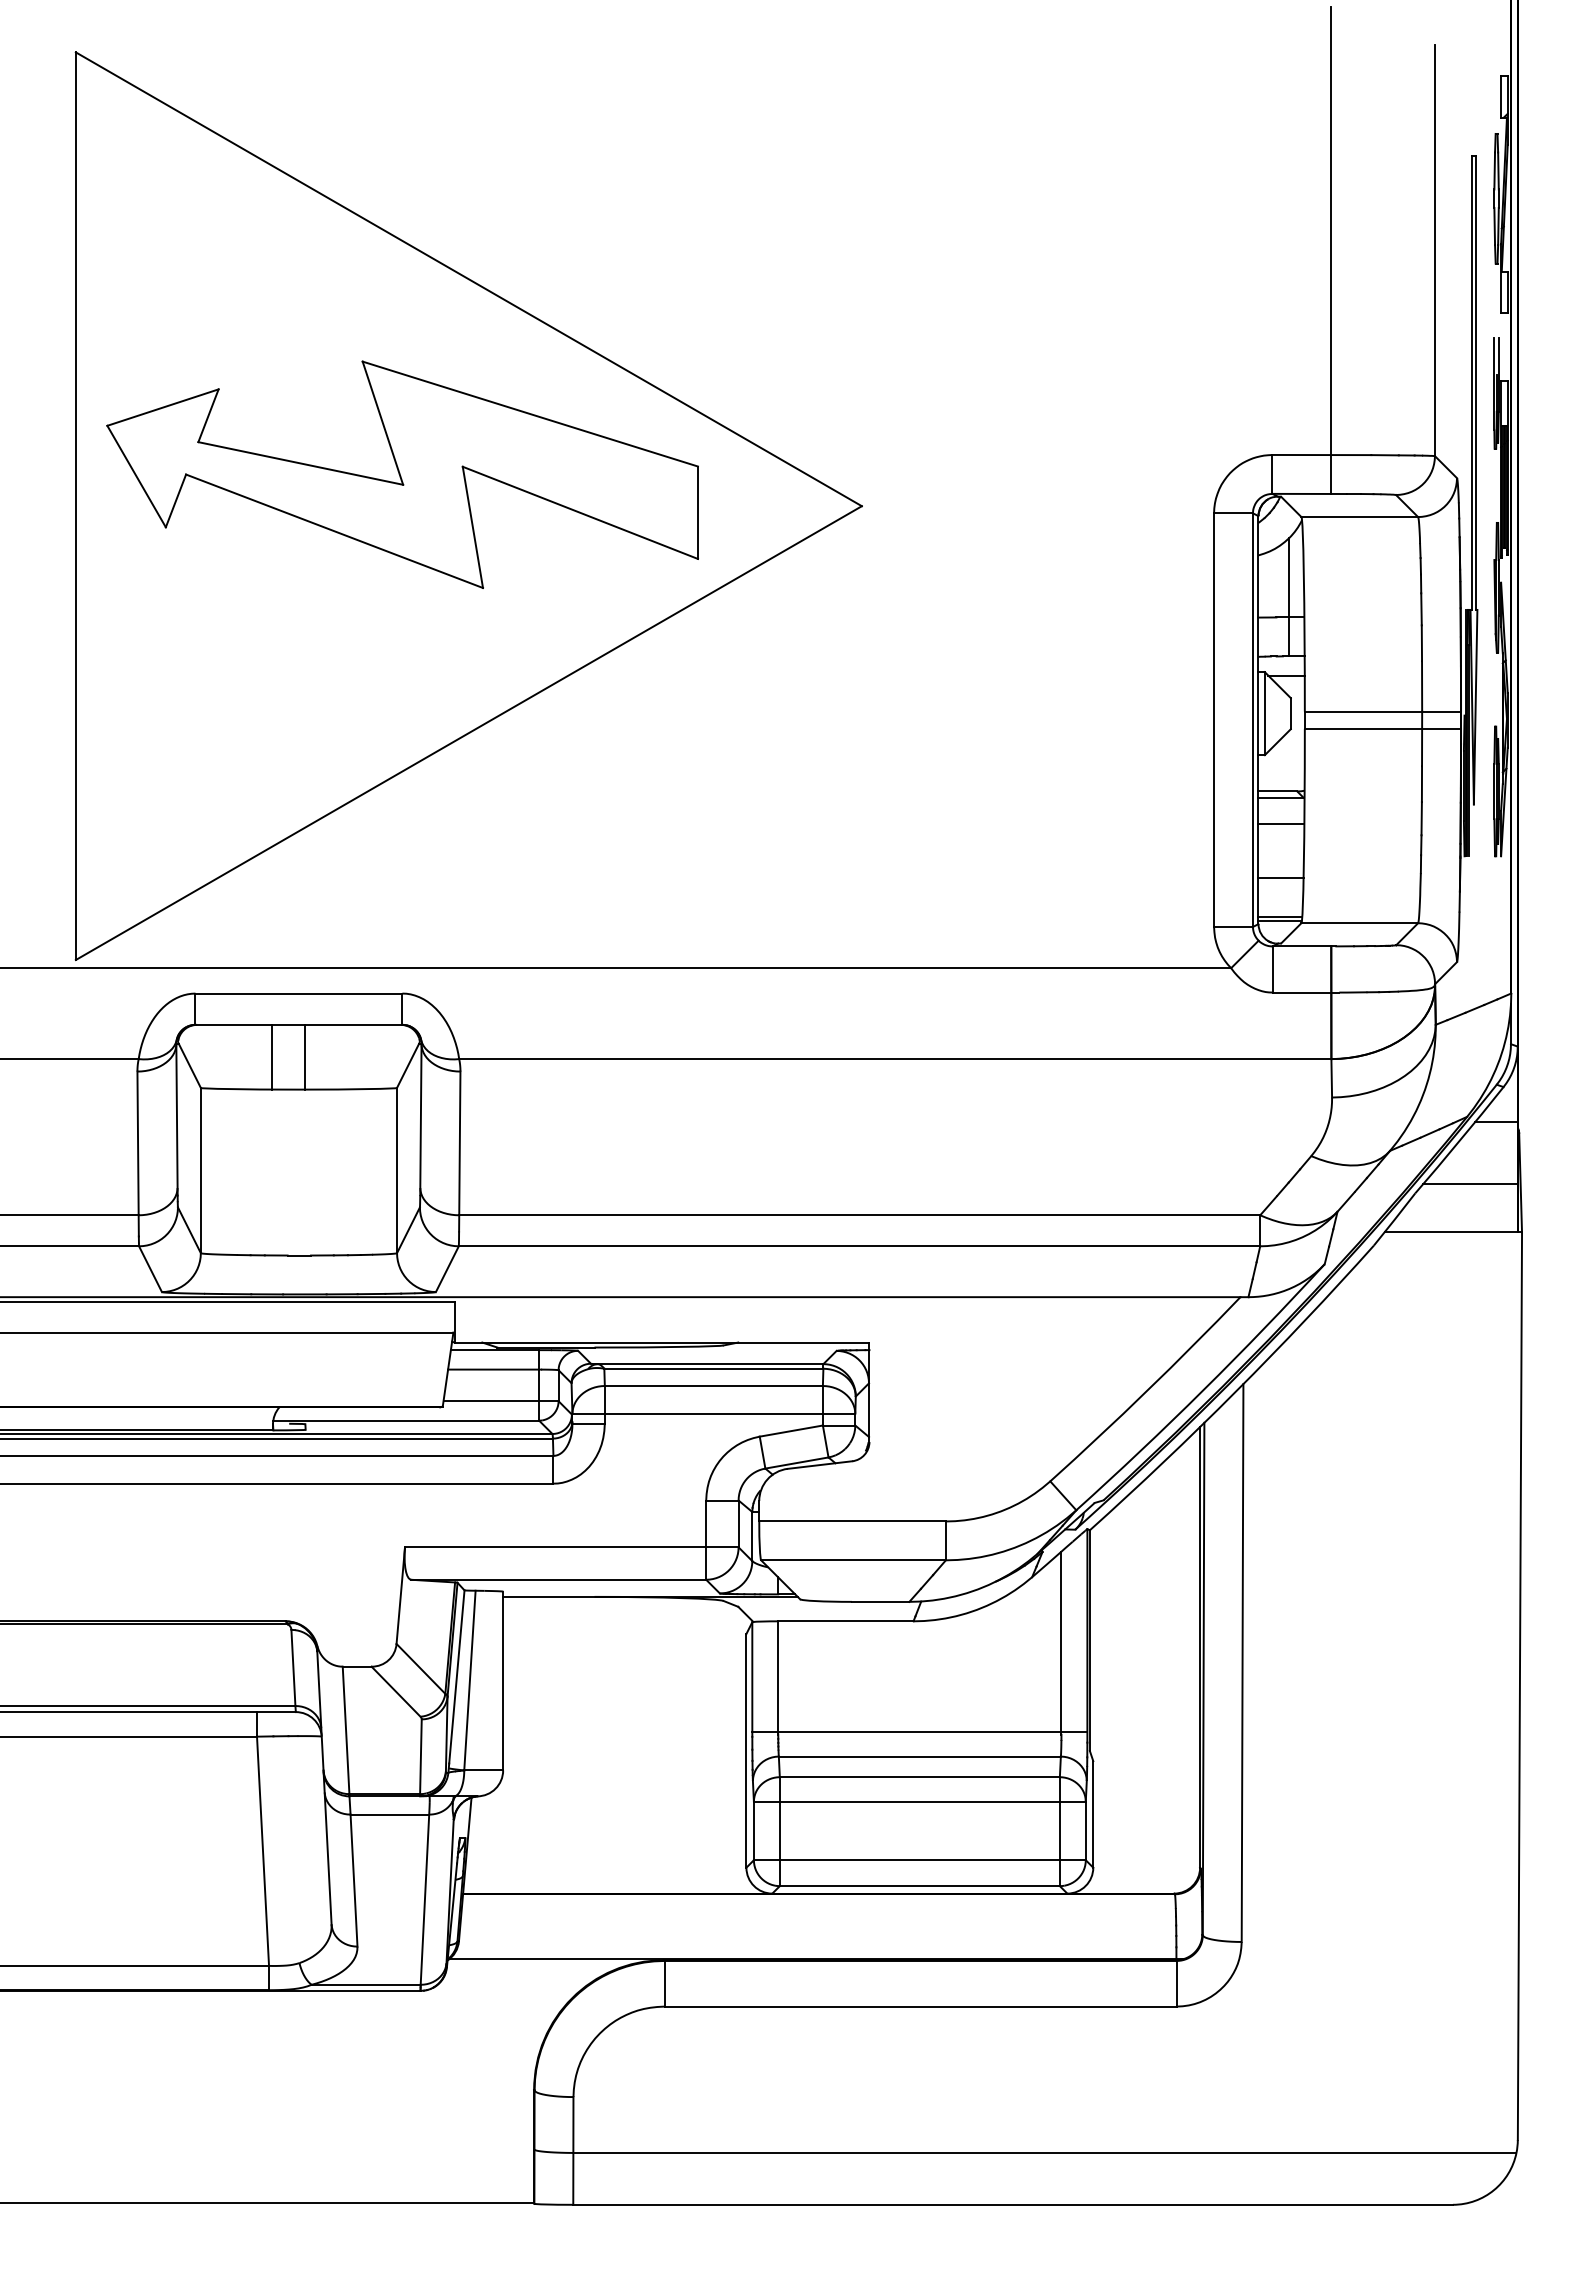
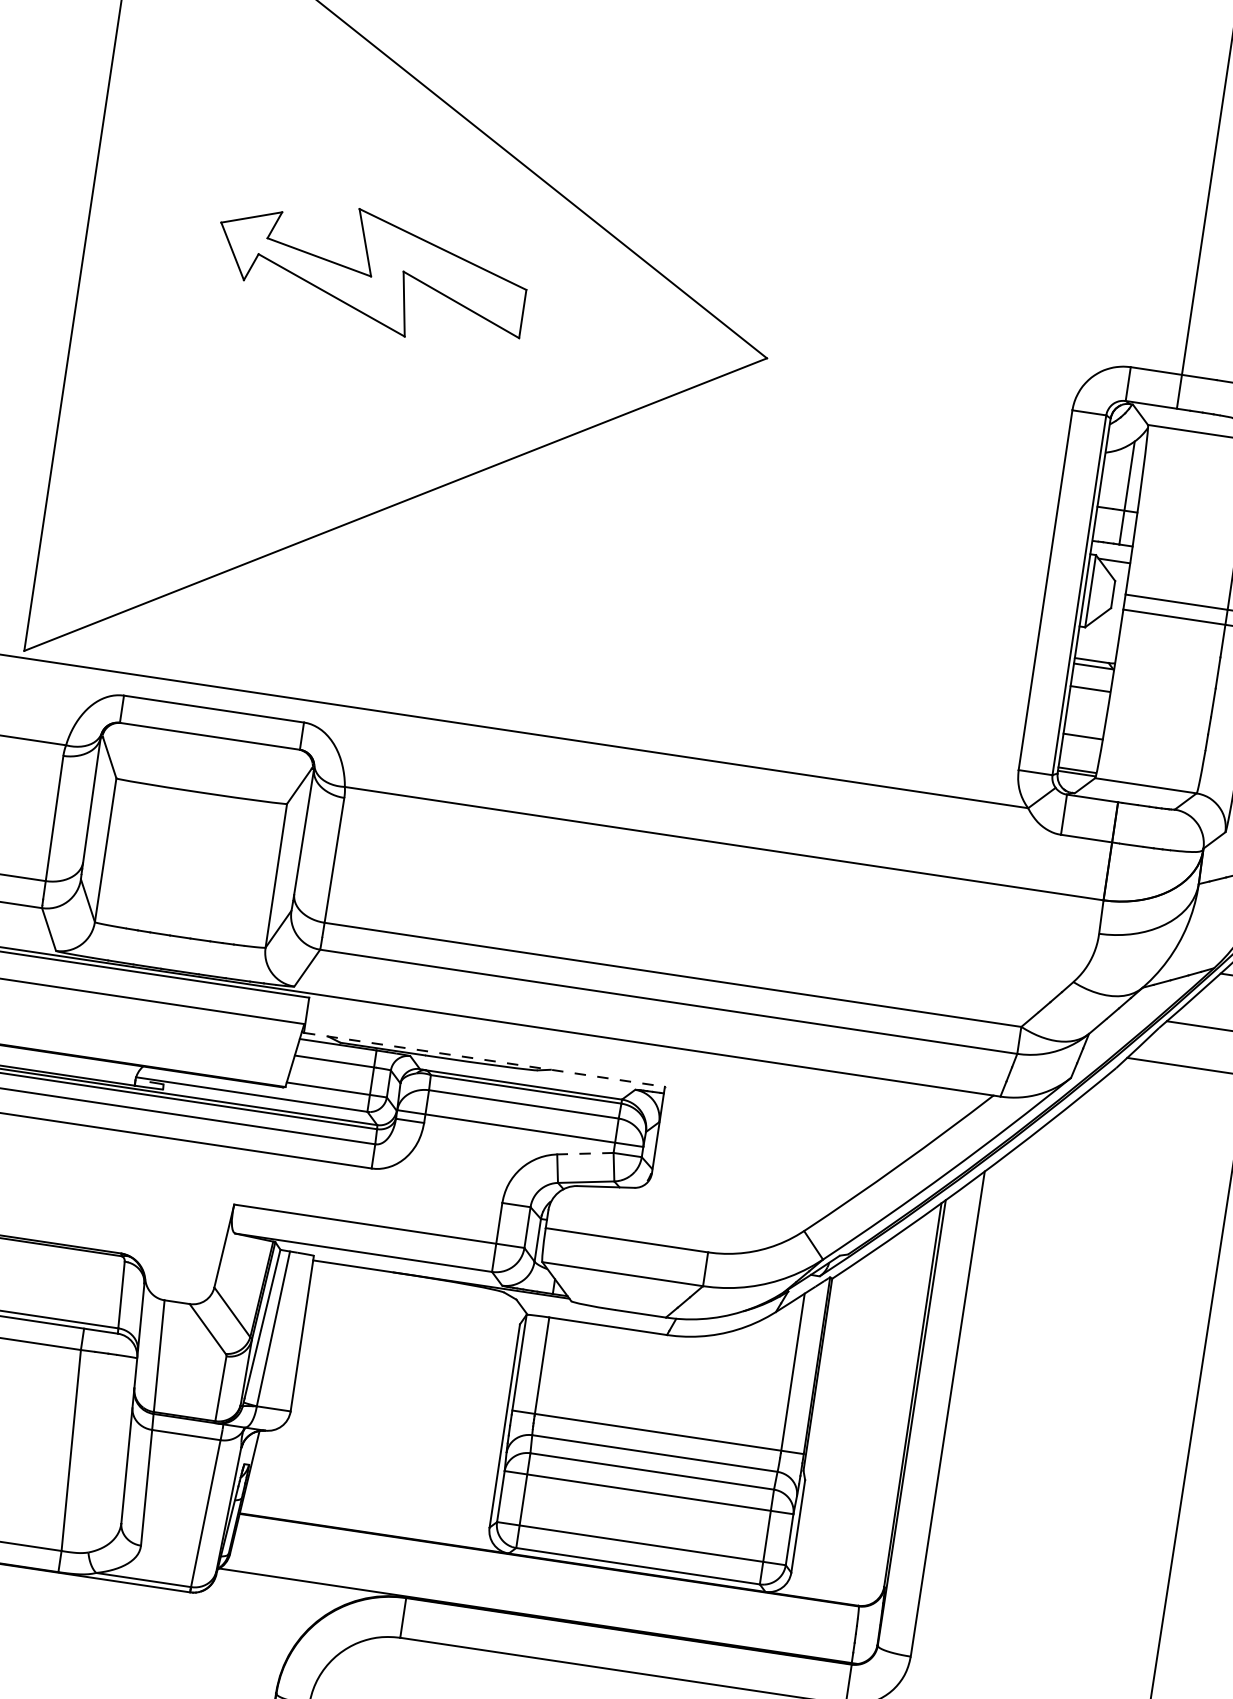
part: (402, 474) -> (371, 271), size x0.6
line: (272, 1056) -> (182, 760), removed
line: (304, 1056) -> (210, 764), removed
line: (662, 1342) -> (484, 1059), solid -> dashed
line: (790, 1431) -> (584, 1153), solid -> dashed

